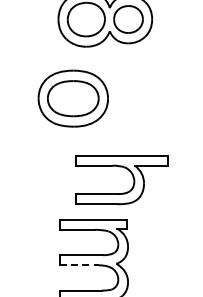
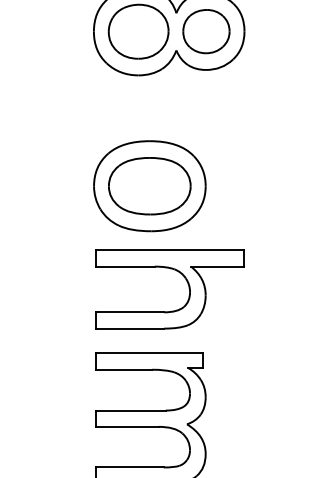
part: (72, 98) -> (148, 185), moved
part: (130, 173) -> (183, 279), moved
line: (79, 265) -> (127, 427), dashed -> solid

